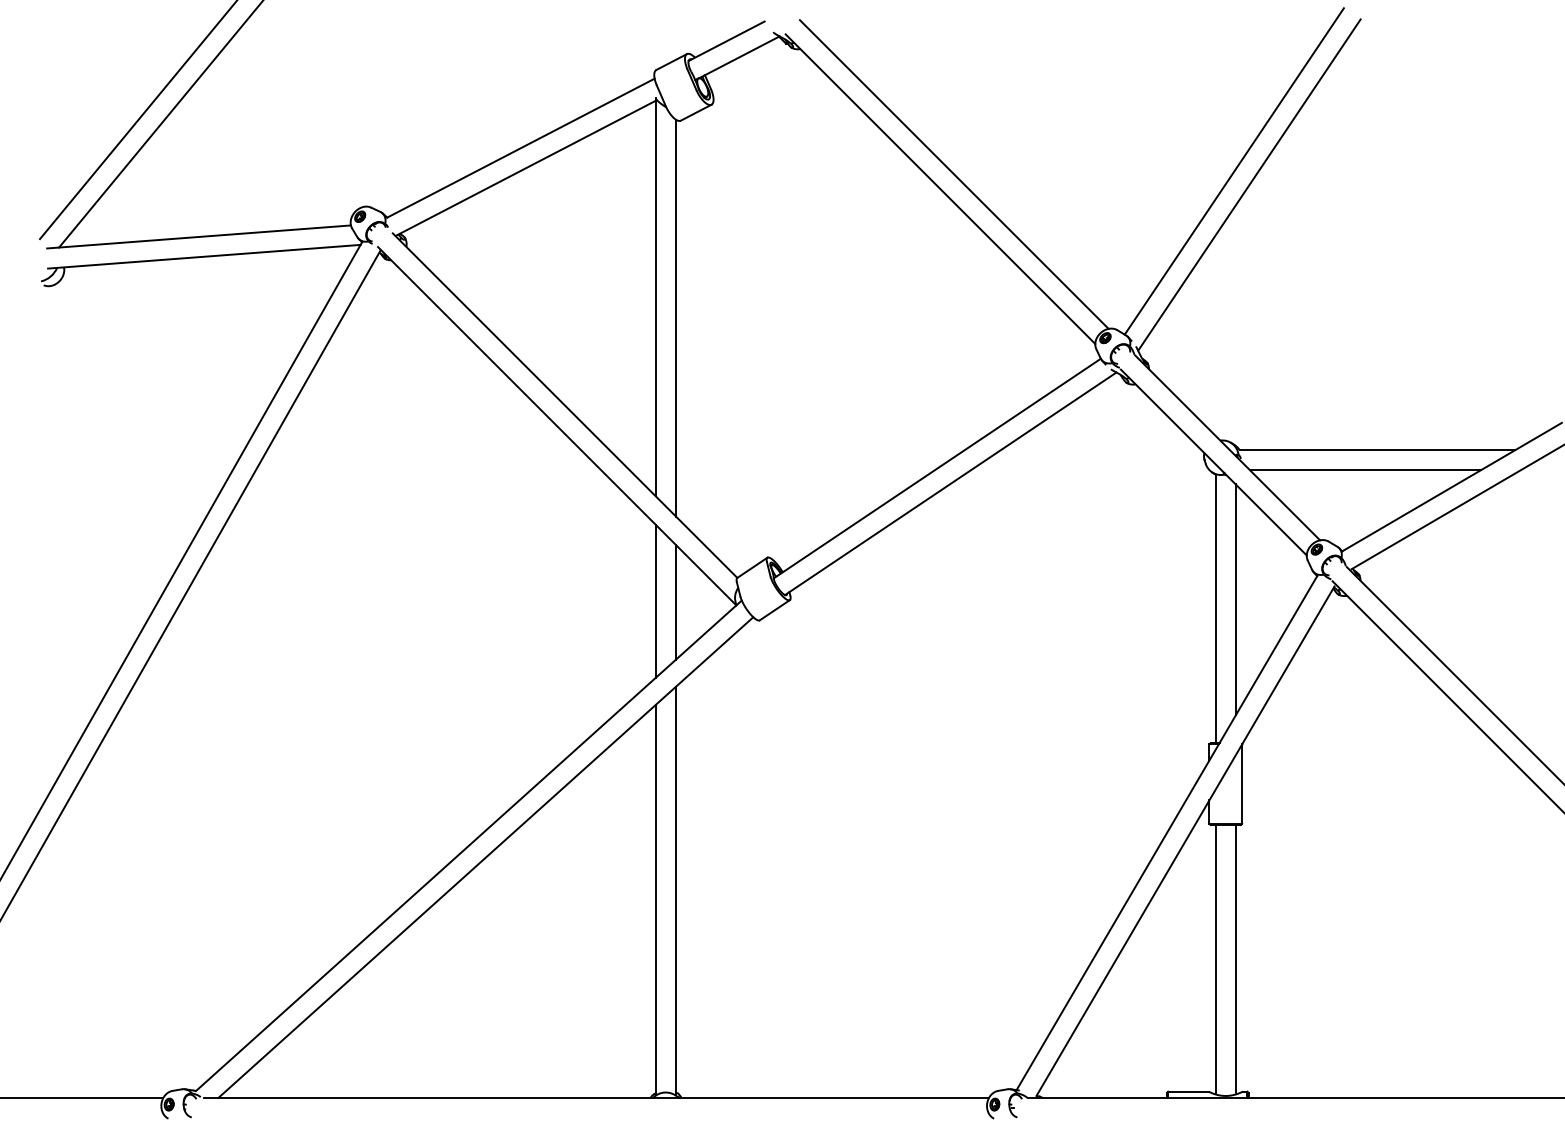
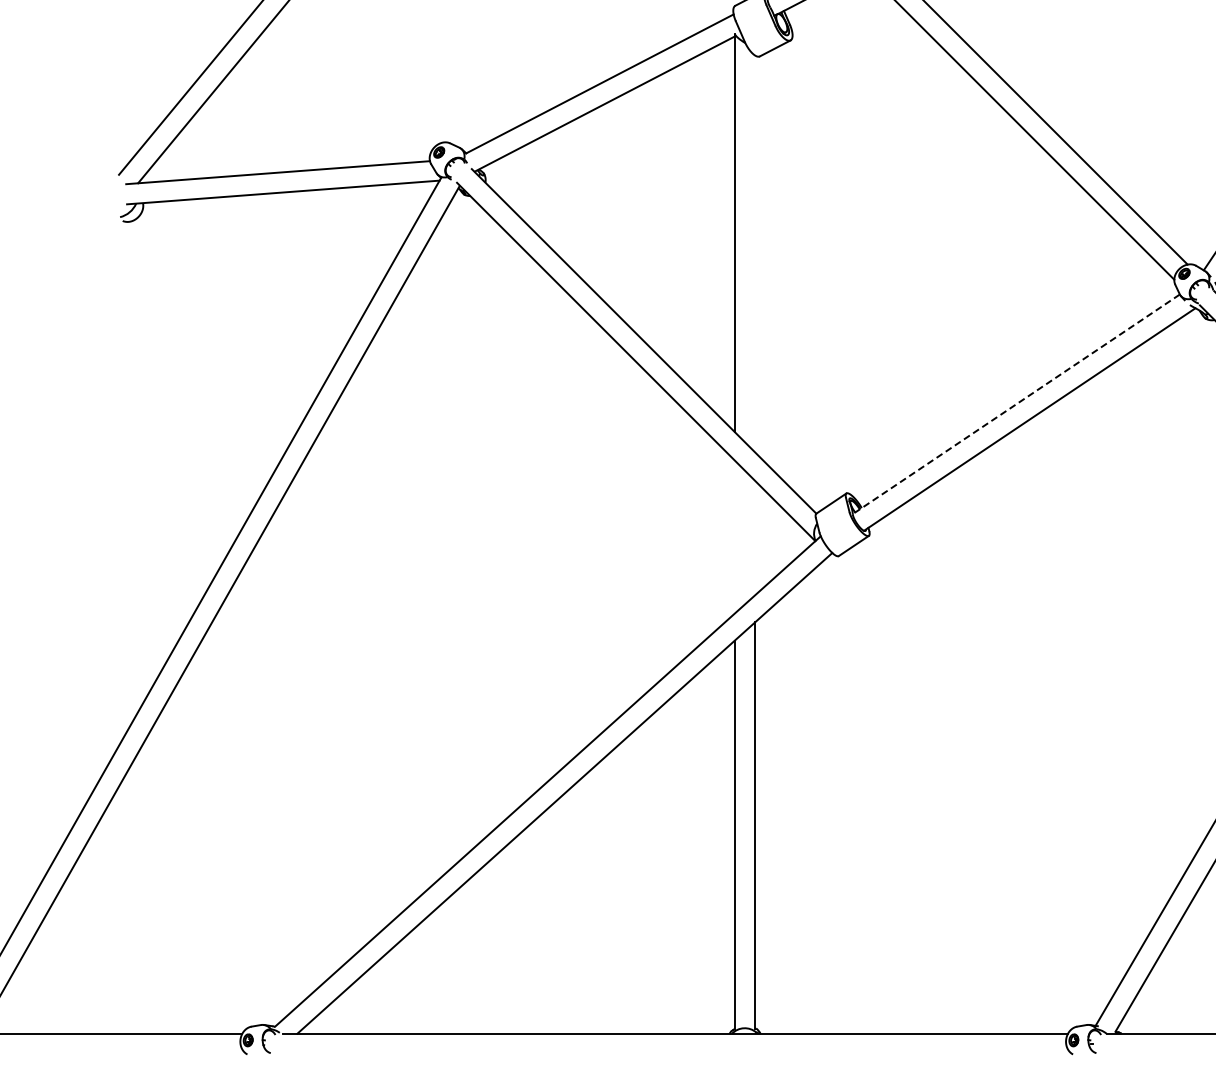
line: (676, 317) -> (755, 253), removed
line: (937, 468) -> (1016, 404), solid -> dashed
line: (655, 600) -> (734, 536), removed
line: (676, 602) -> (755, 538), removed

